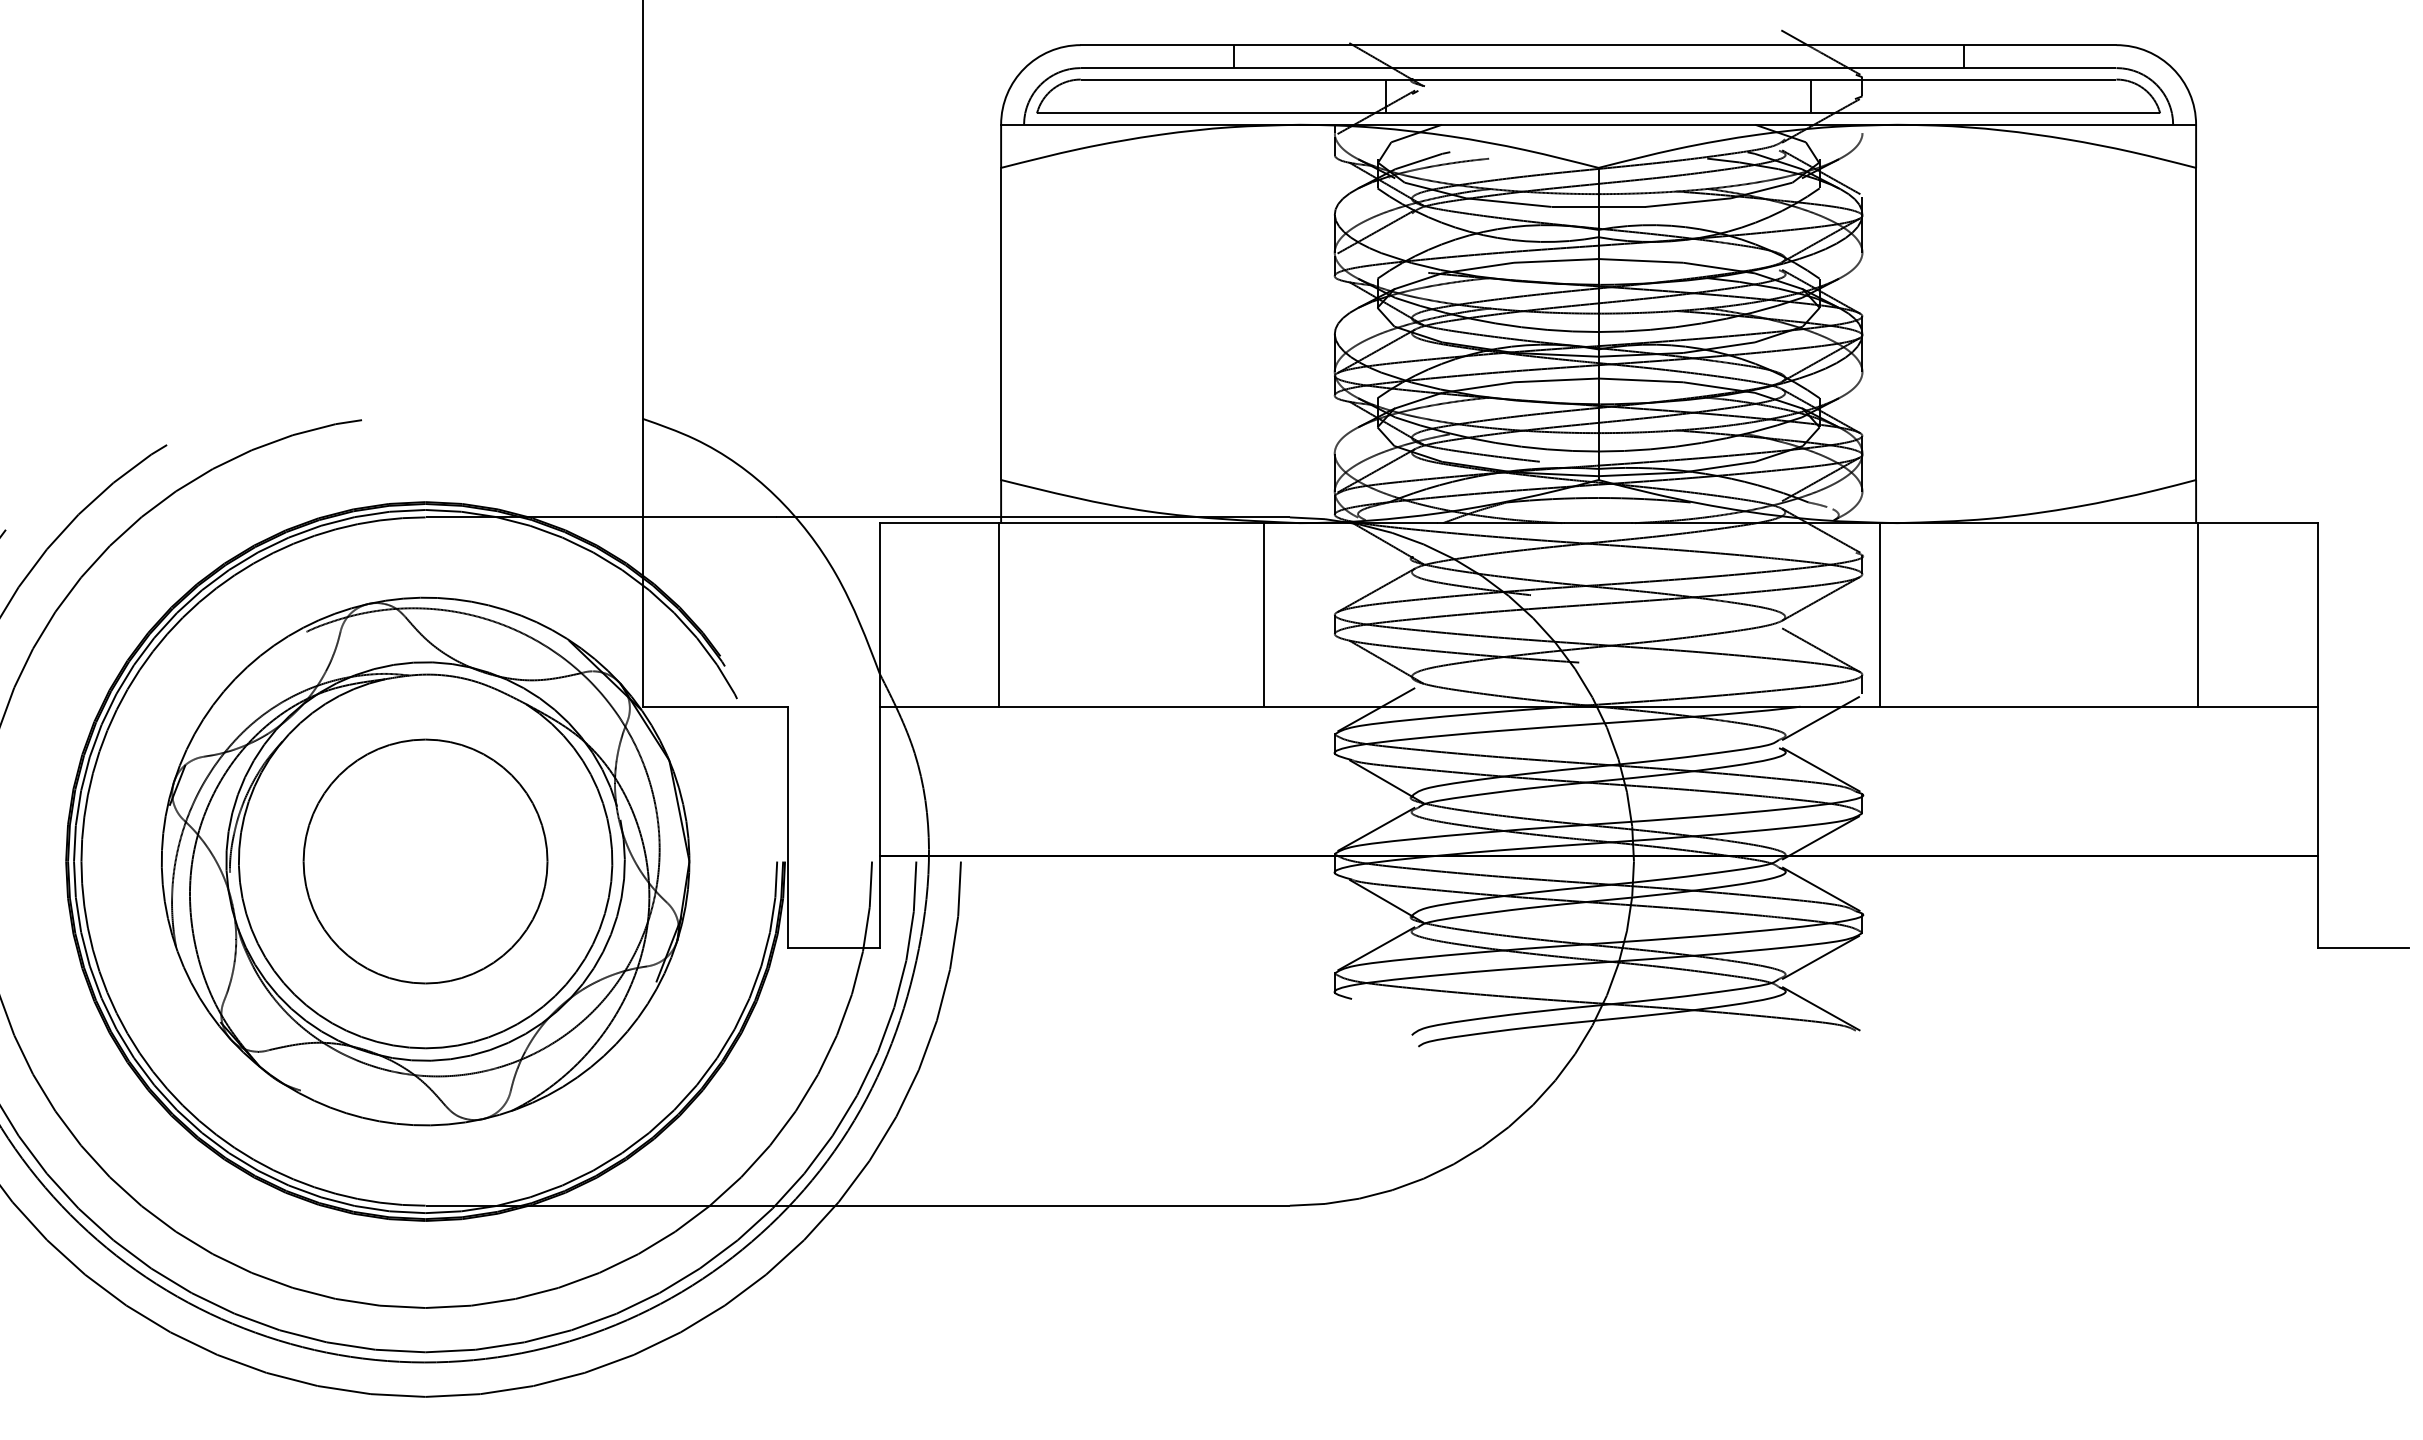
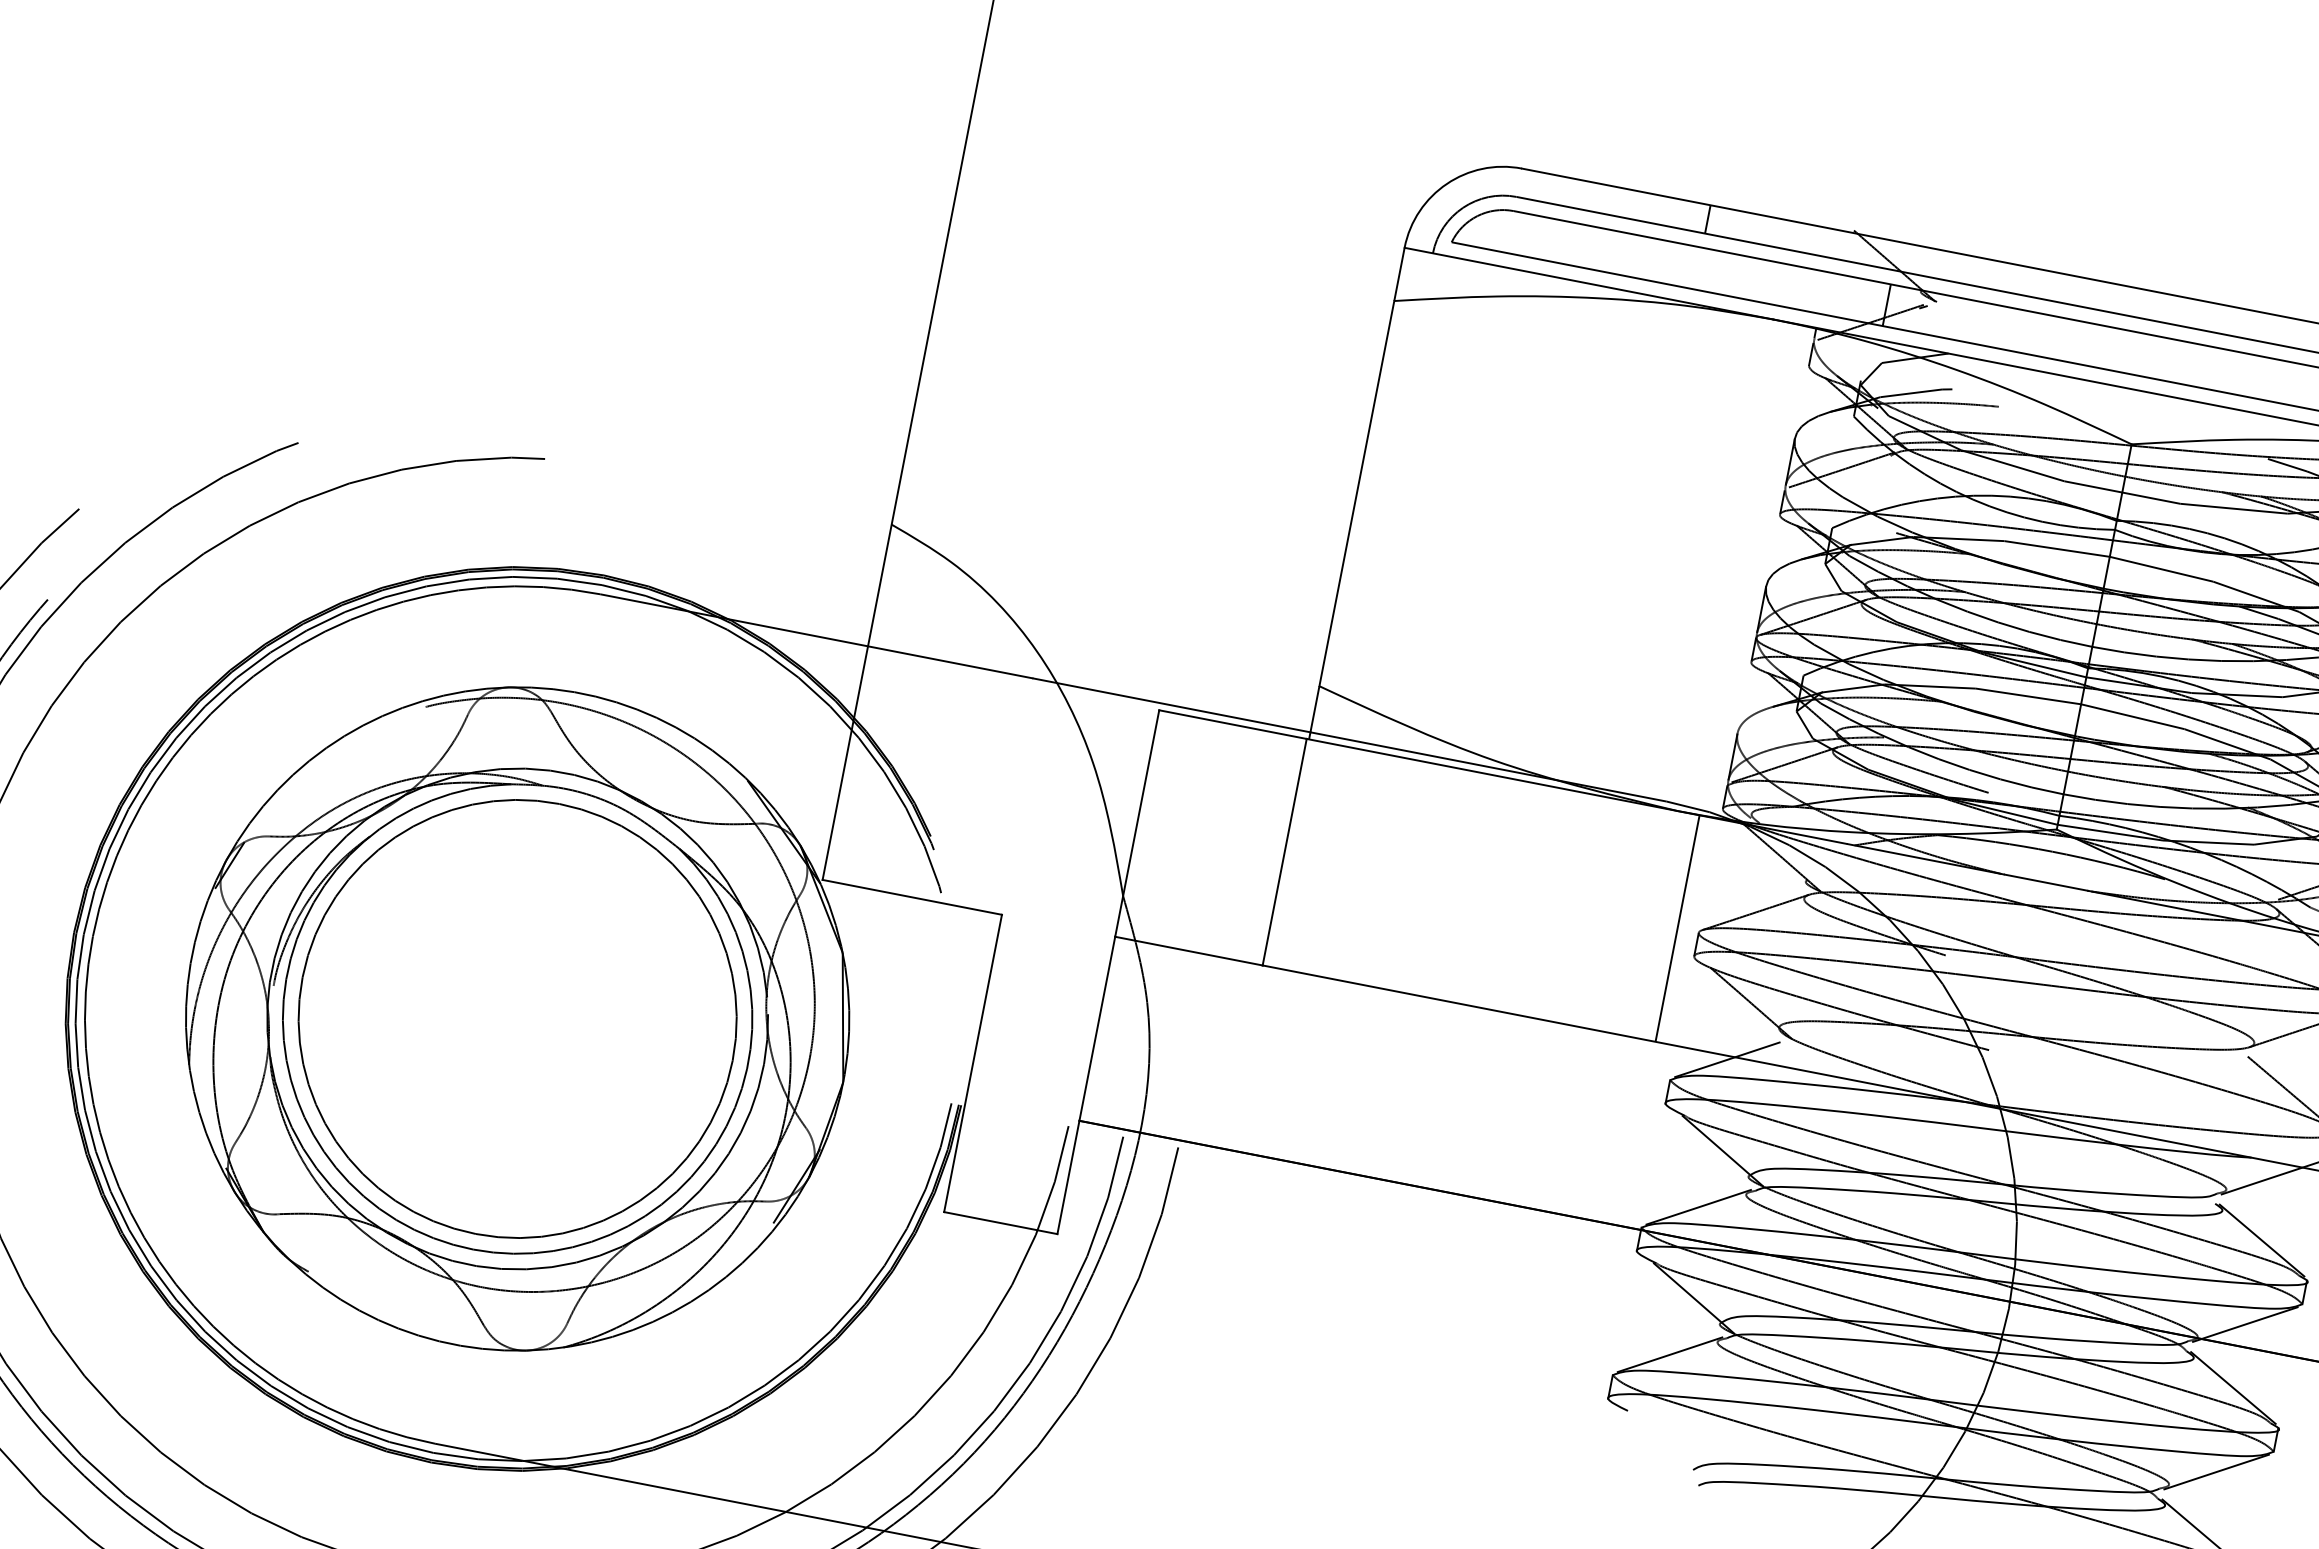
line: (1263, 614) -> (1677, 928), moved
circle: (425, 861) -> (517, 1018), size x1.43

